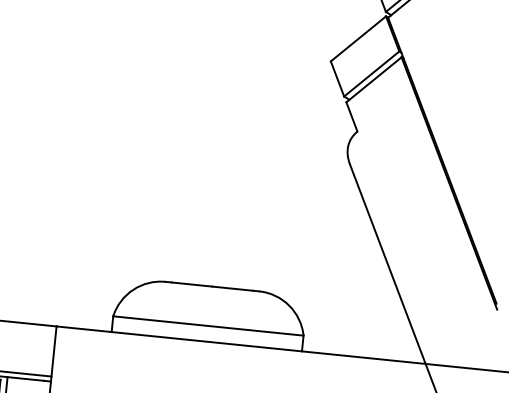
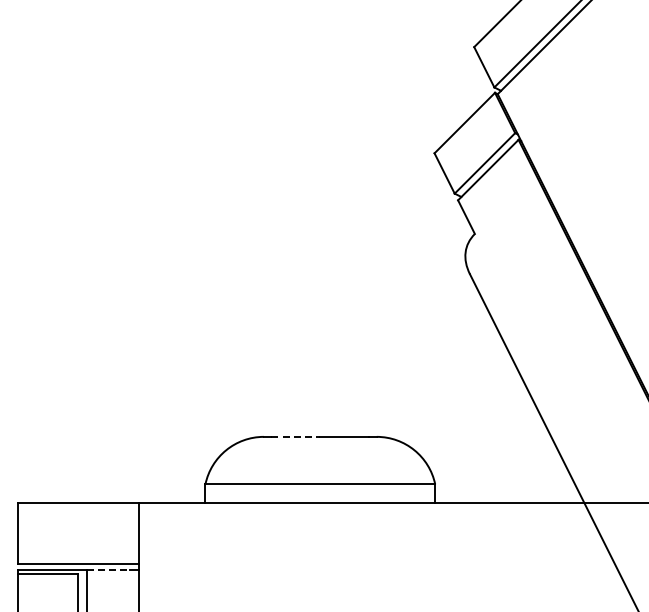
line: (192, 284) -> (296, 436), solid -> dashed
line: (25, 378) -> (108, 569), solid -> dashed

